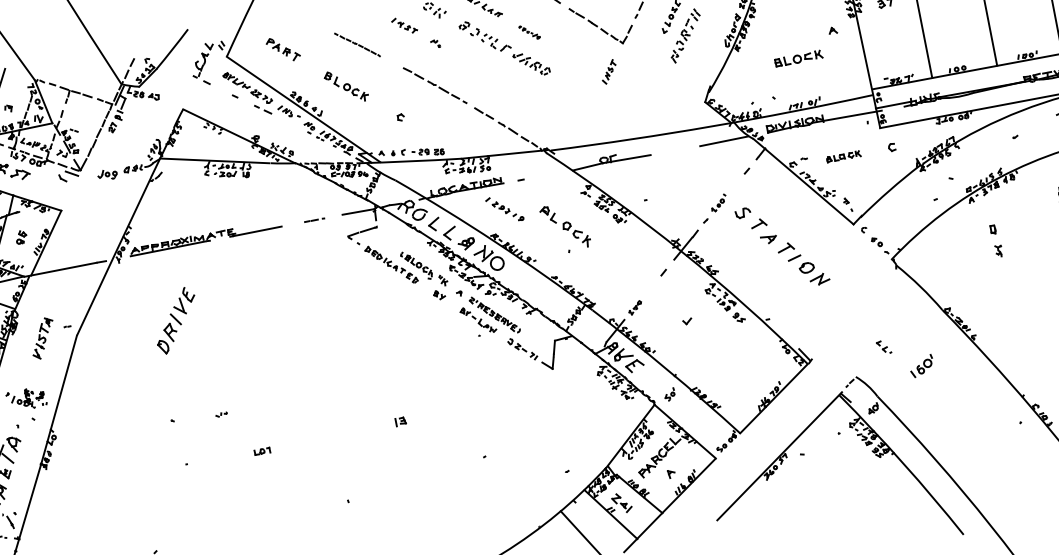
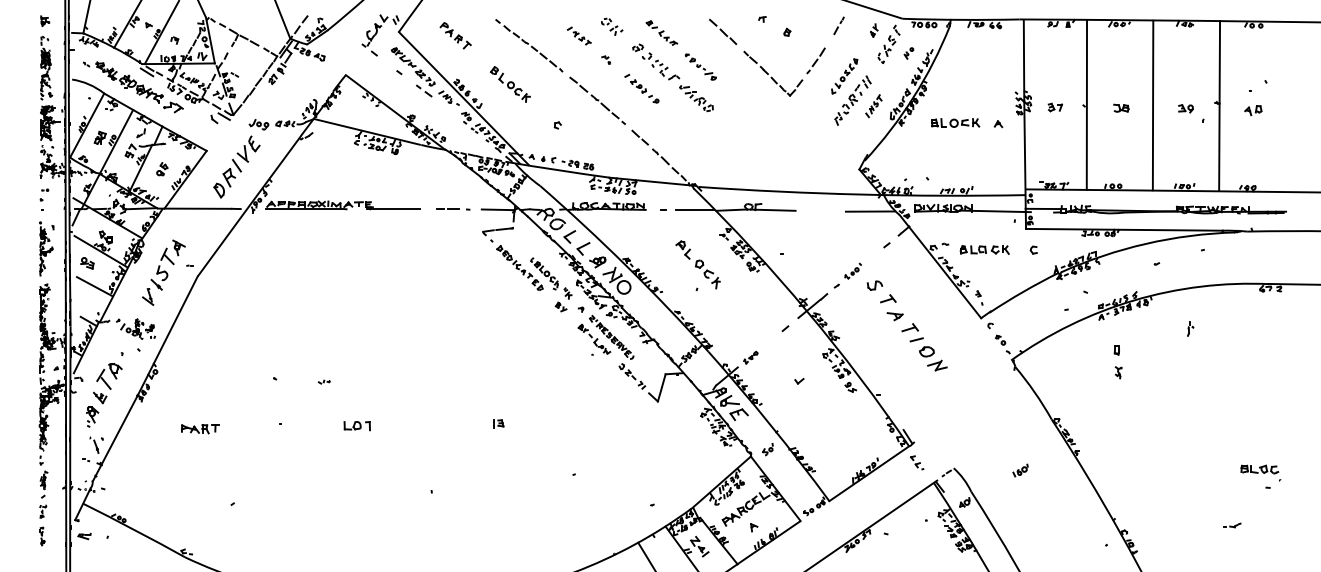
part: (529, 32) -> (700, 66), size x1.67
part: (357, 44) -> (529, 45), size x1.67
part: (798, 58) -> (955, 122), moved
part: (608, 72) -> (873, 106), moved
part: (843, 156) -> (984, 249), size x1.43
line: (551, 174) -> (694, 210), added
part: (504, 209) -> (641, 88), moved
part: (314, 220) -> (453, 209), size x1.67
part: (175, 320) -> (236, 166), moved
part: (42, 338) -> (163, 272), size x1.67
part: (884, 347) -> (917, 462), moved
part: (921, 366) -> (1020, 470), size x0.62
part: (261, 451) -> (356, 426), size x1.67
part: (109, 485) -> (200, 429), added

